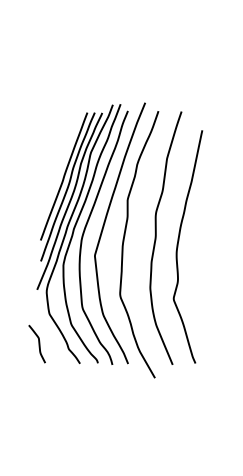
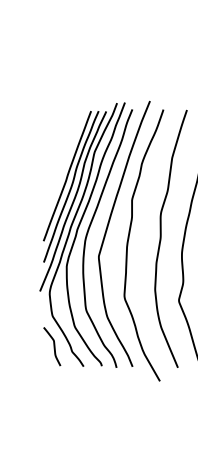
curve: (38, 343) -> (53, 346), moved

